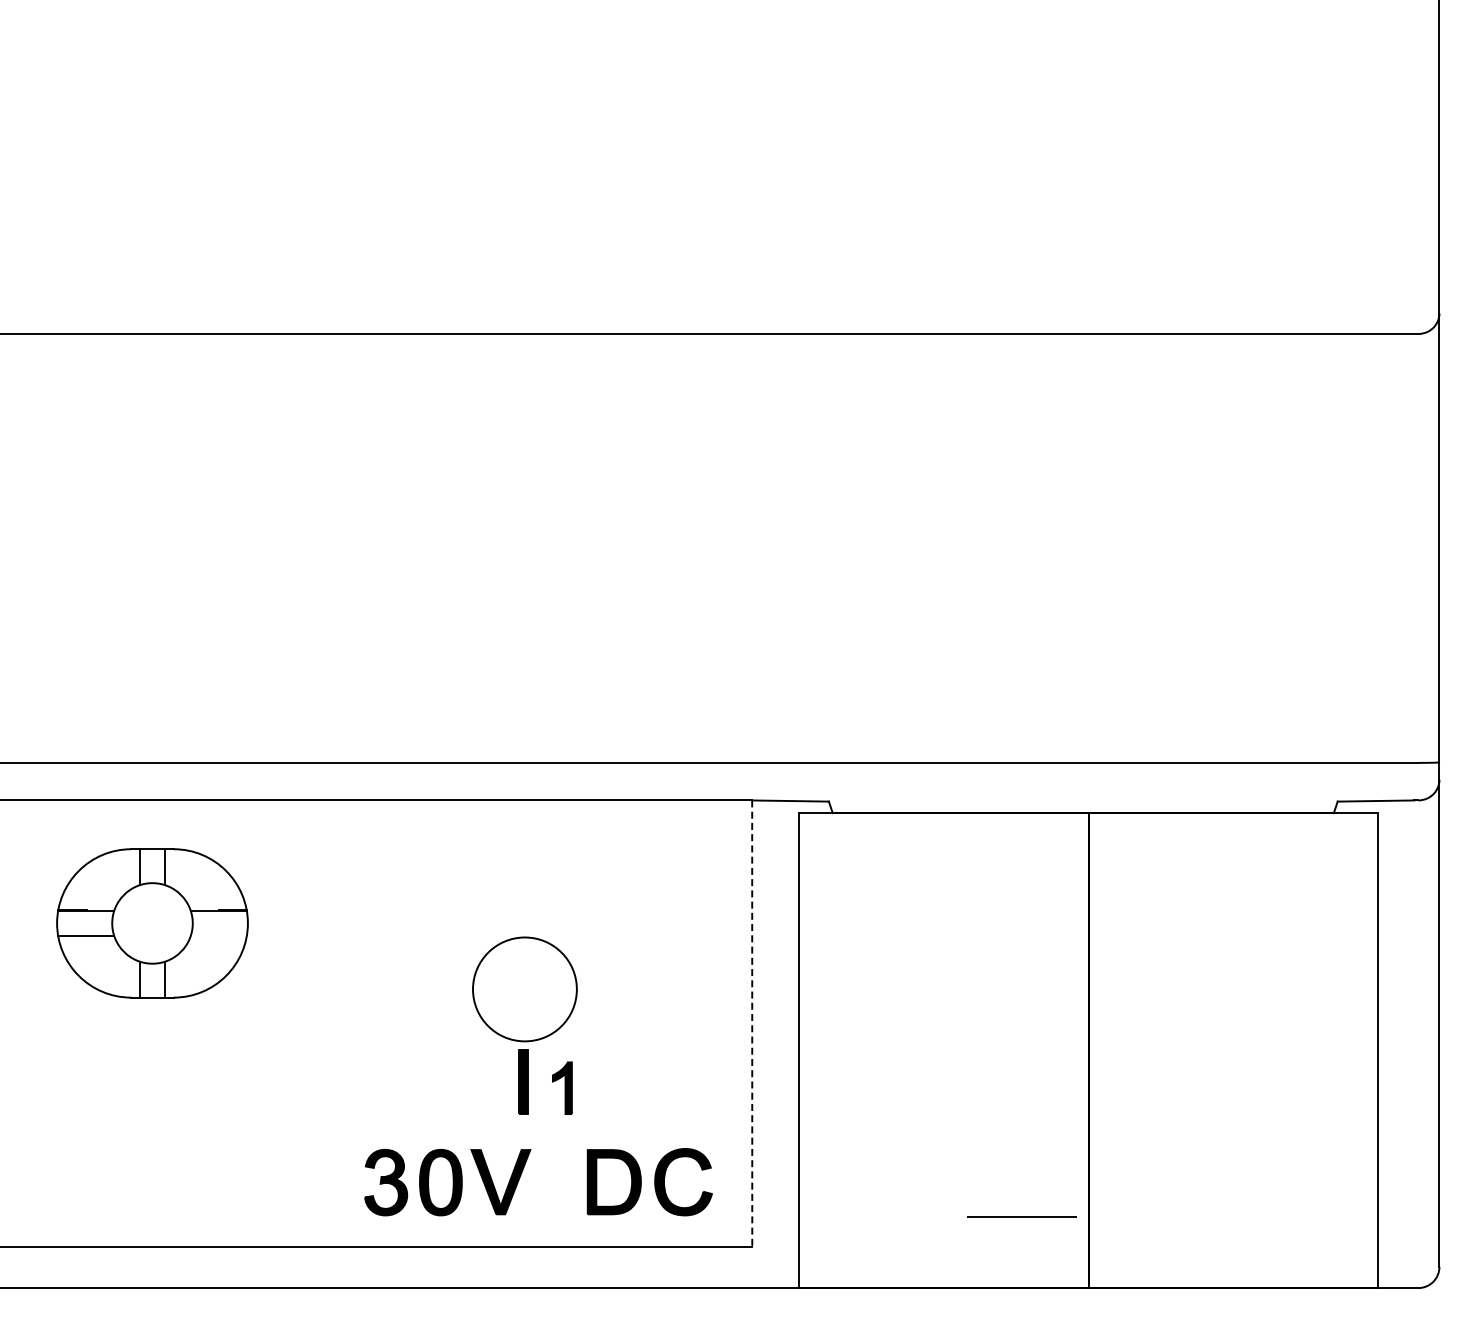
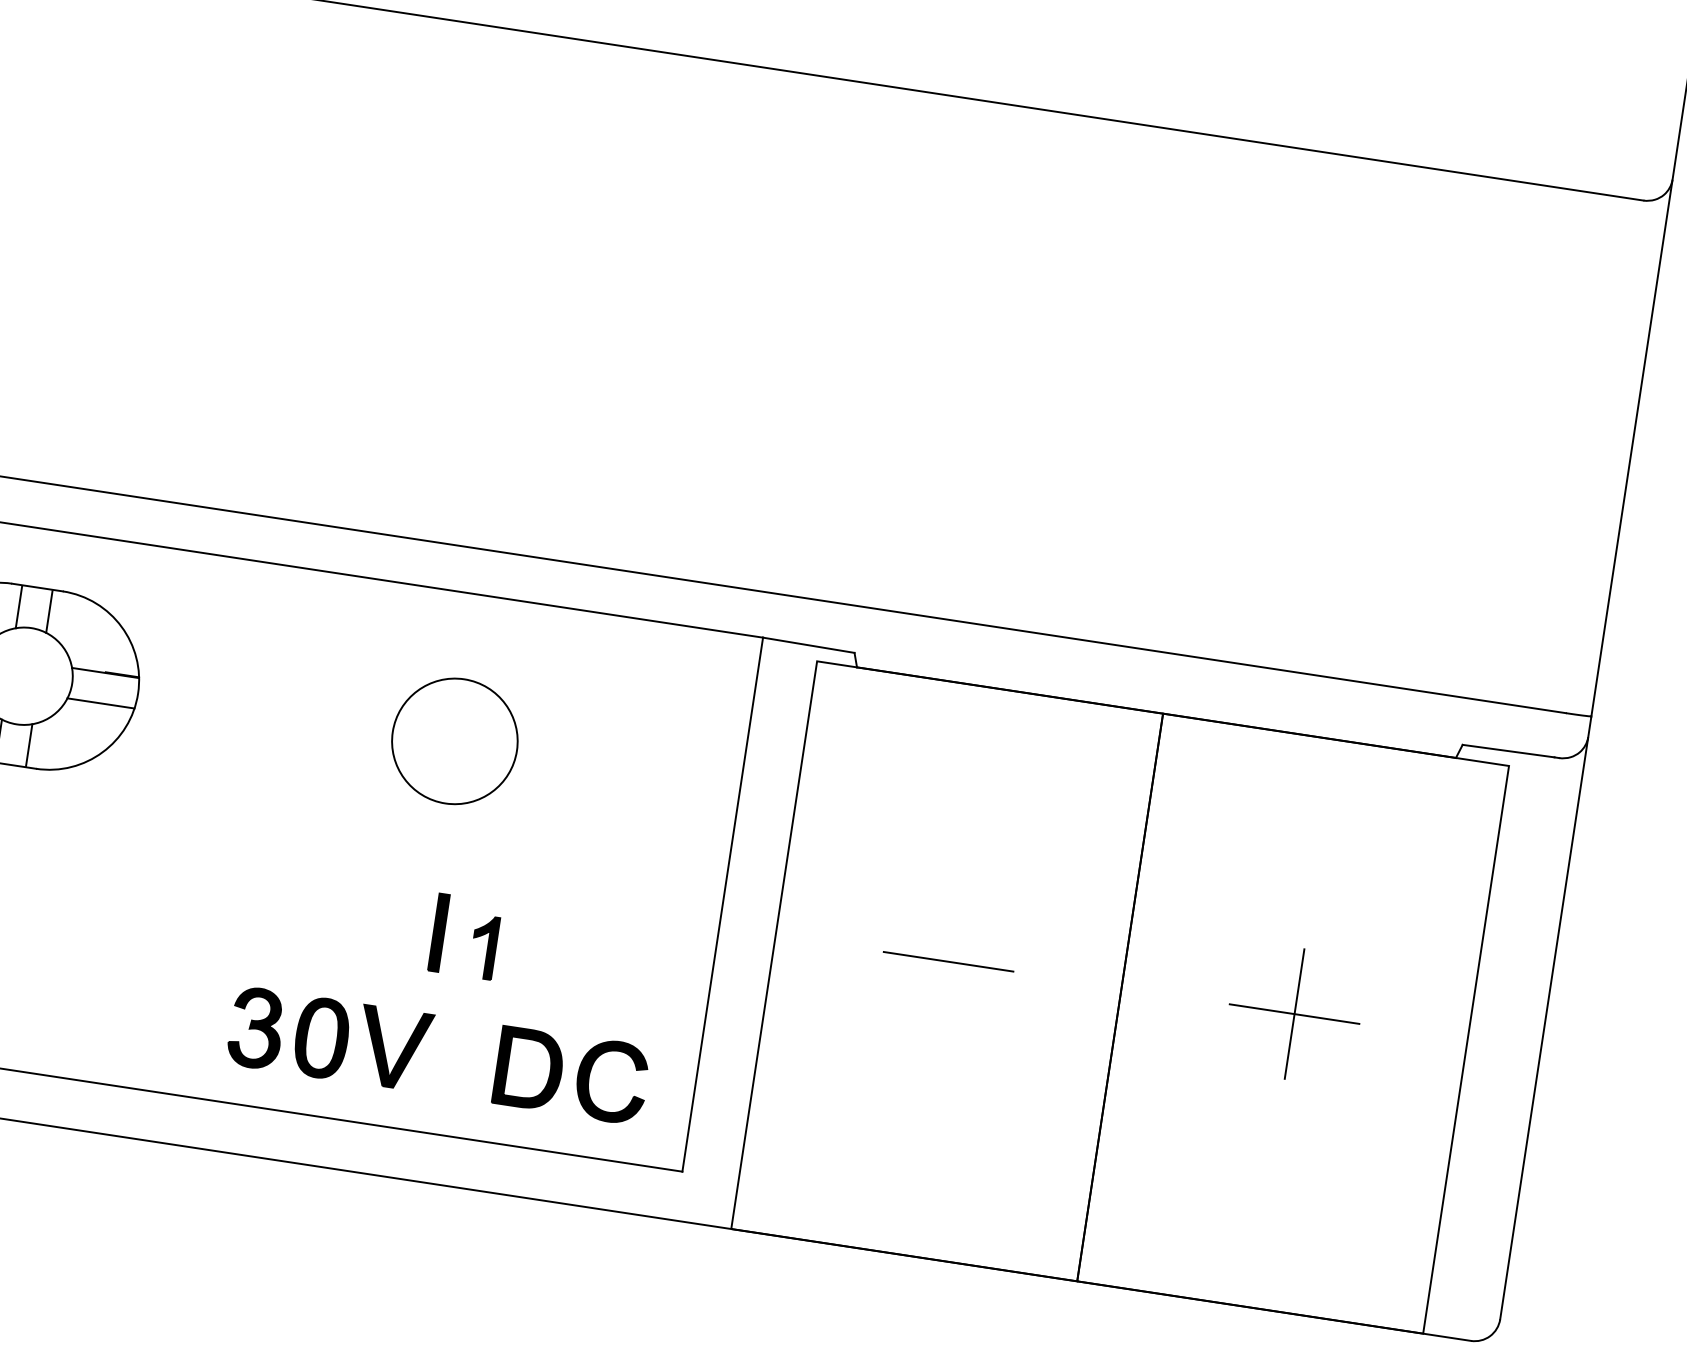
line: (218, 936) -> (100, 703), added
circle: (524, 989) -> (454, 741), moved
line: (752, 1024) -> (722, 905), dashed -> solid
part: (1233, 1042) -> (1294, 1013), added
line: (1021, 1216) -> (947, 961), moved

